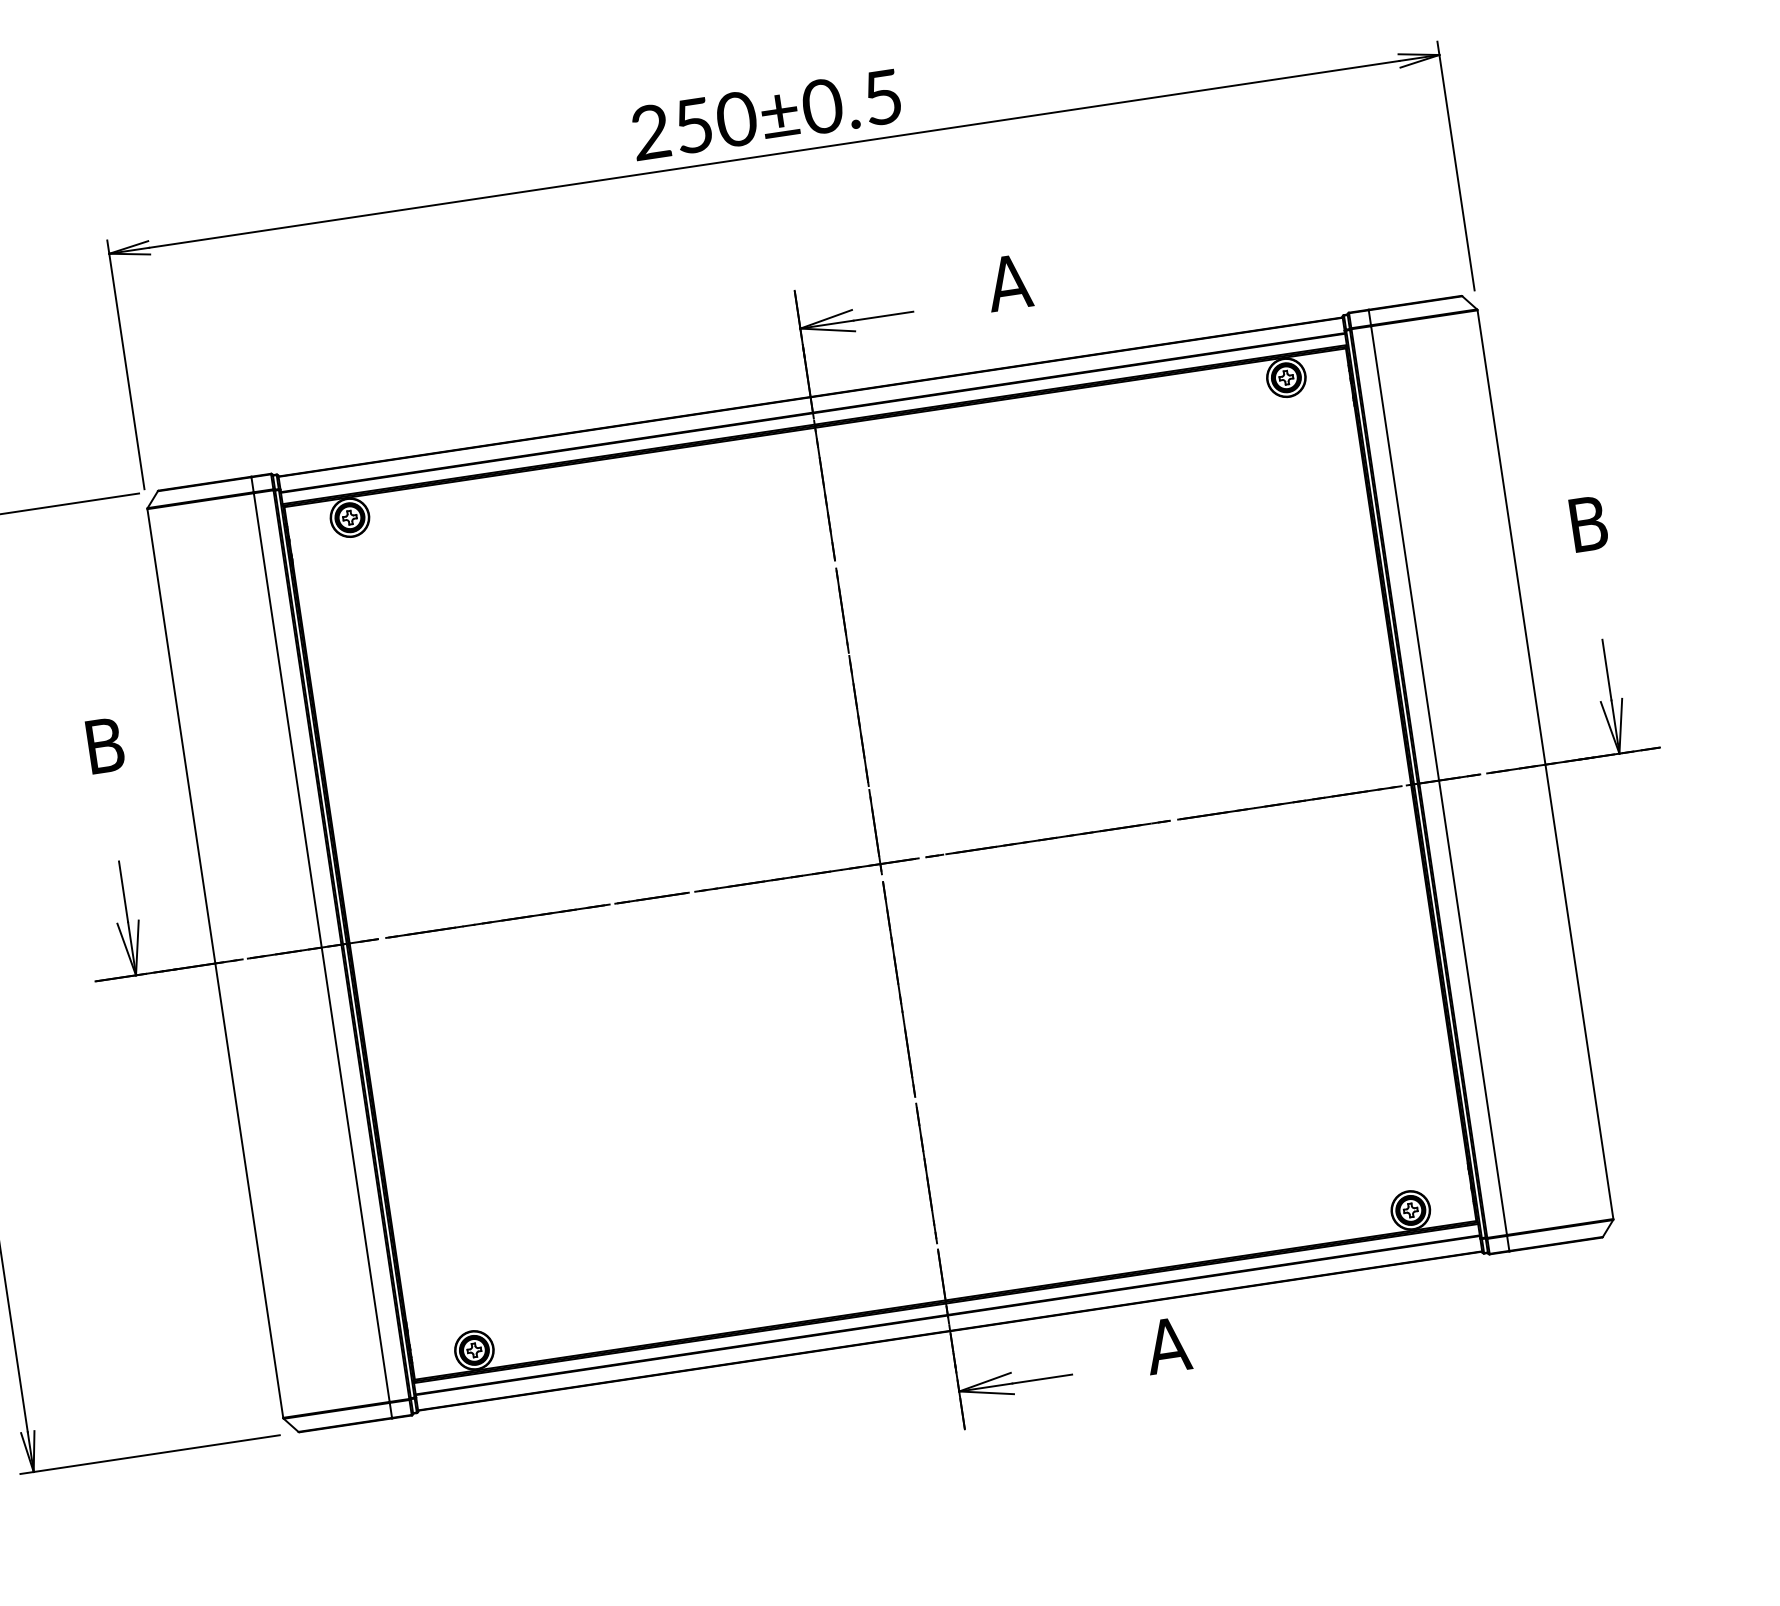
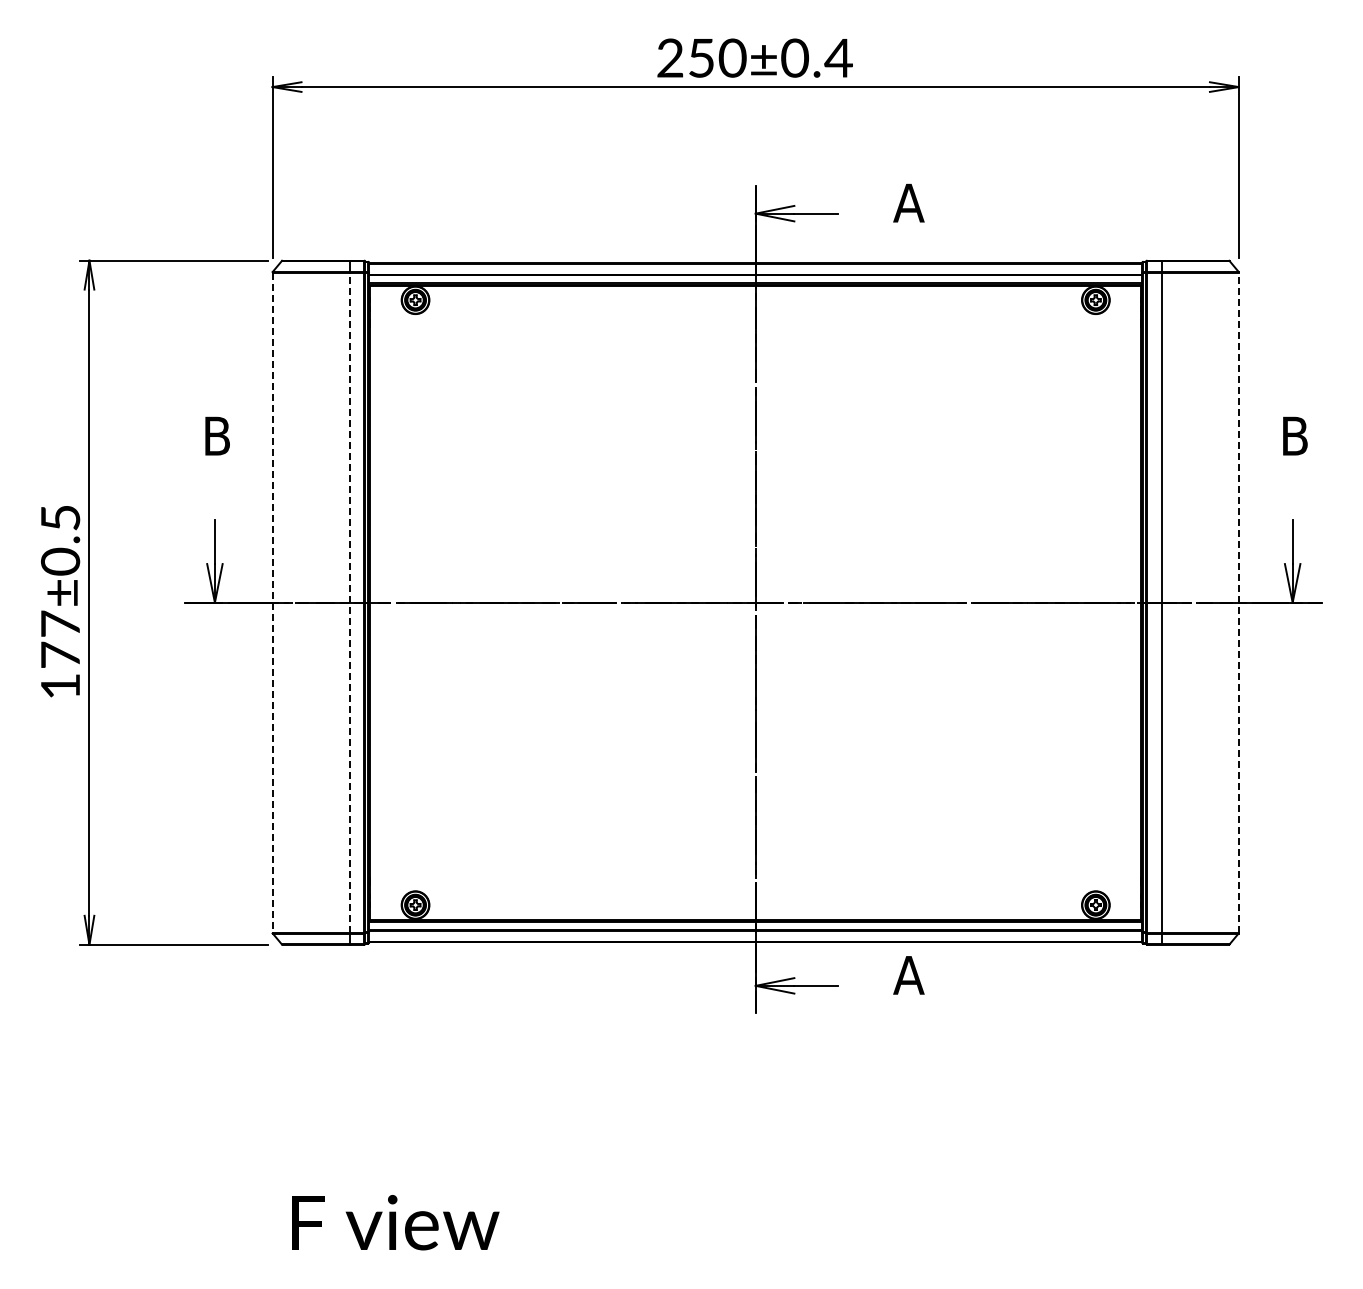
text: (882, 98) -> (838, 58), 250±0.5 -> 250±0.4
line: (1544, 764) -> (1238, 602), solid -> dashed
line: (321, 947) -> (349, 602), solid -> dashed
line: (215, 964) -> (272, 603), solid -> dashed

